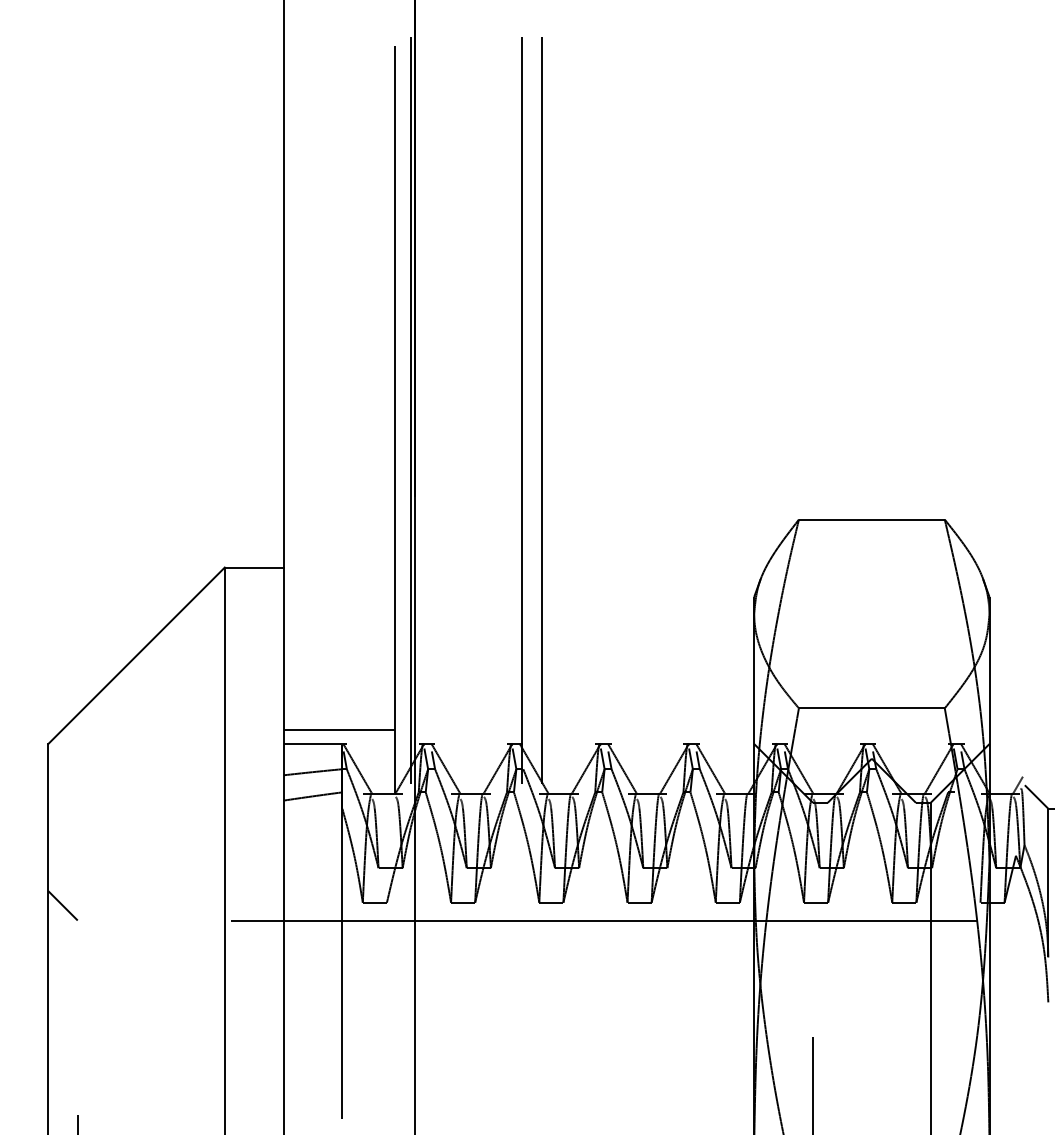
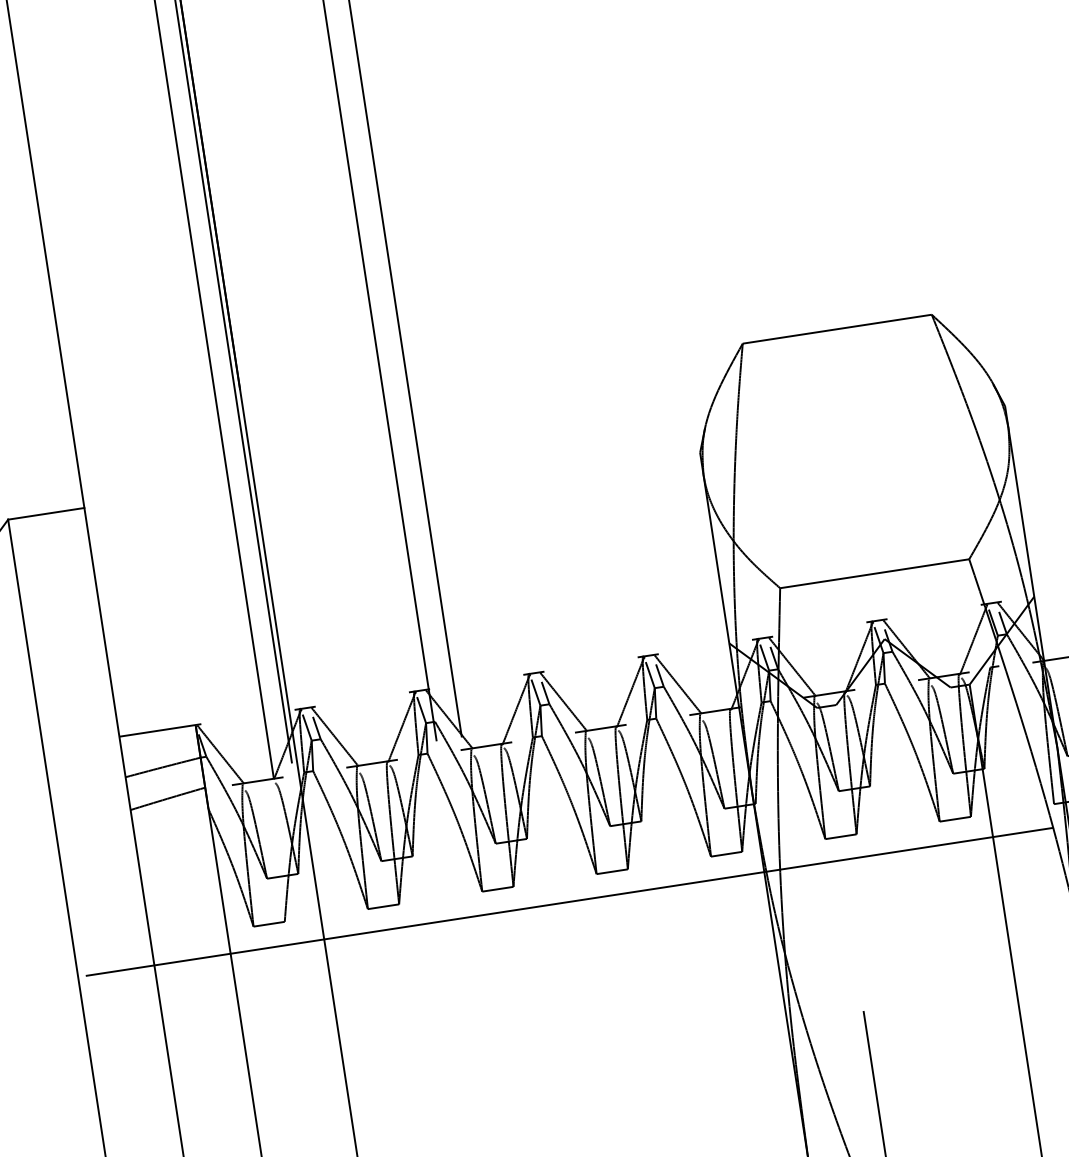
line: (339, 729) -> (188, 706), removed

